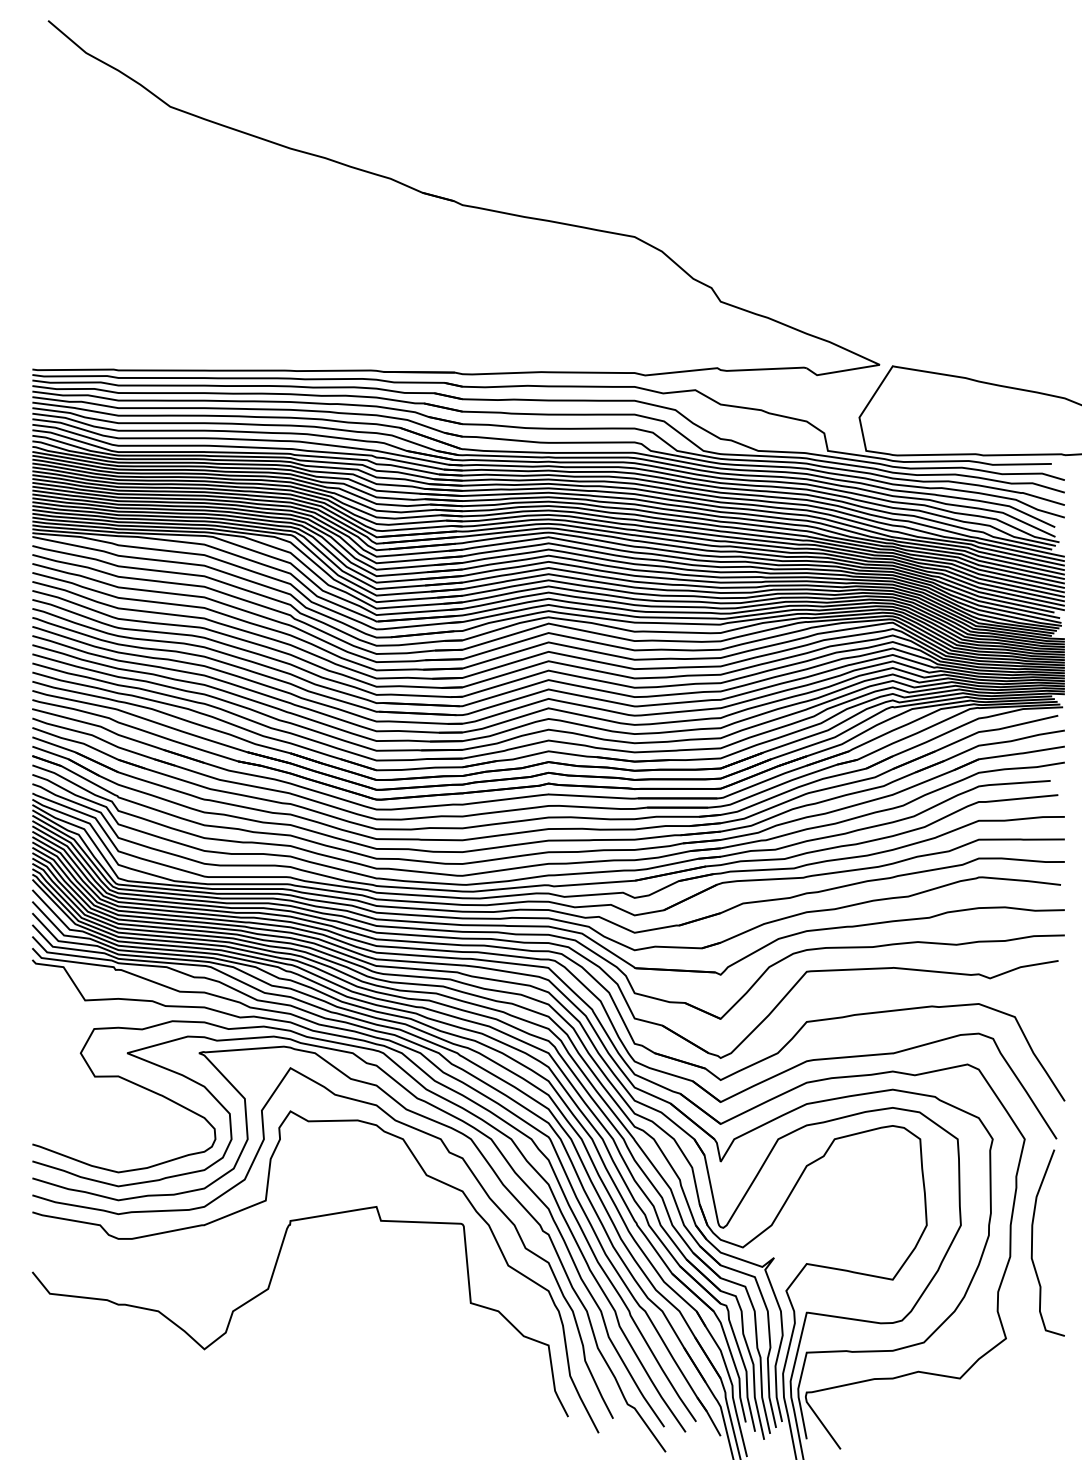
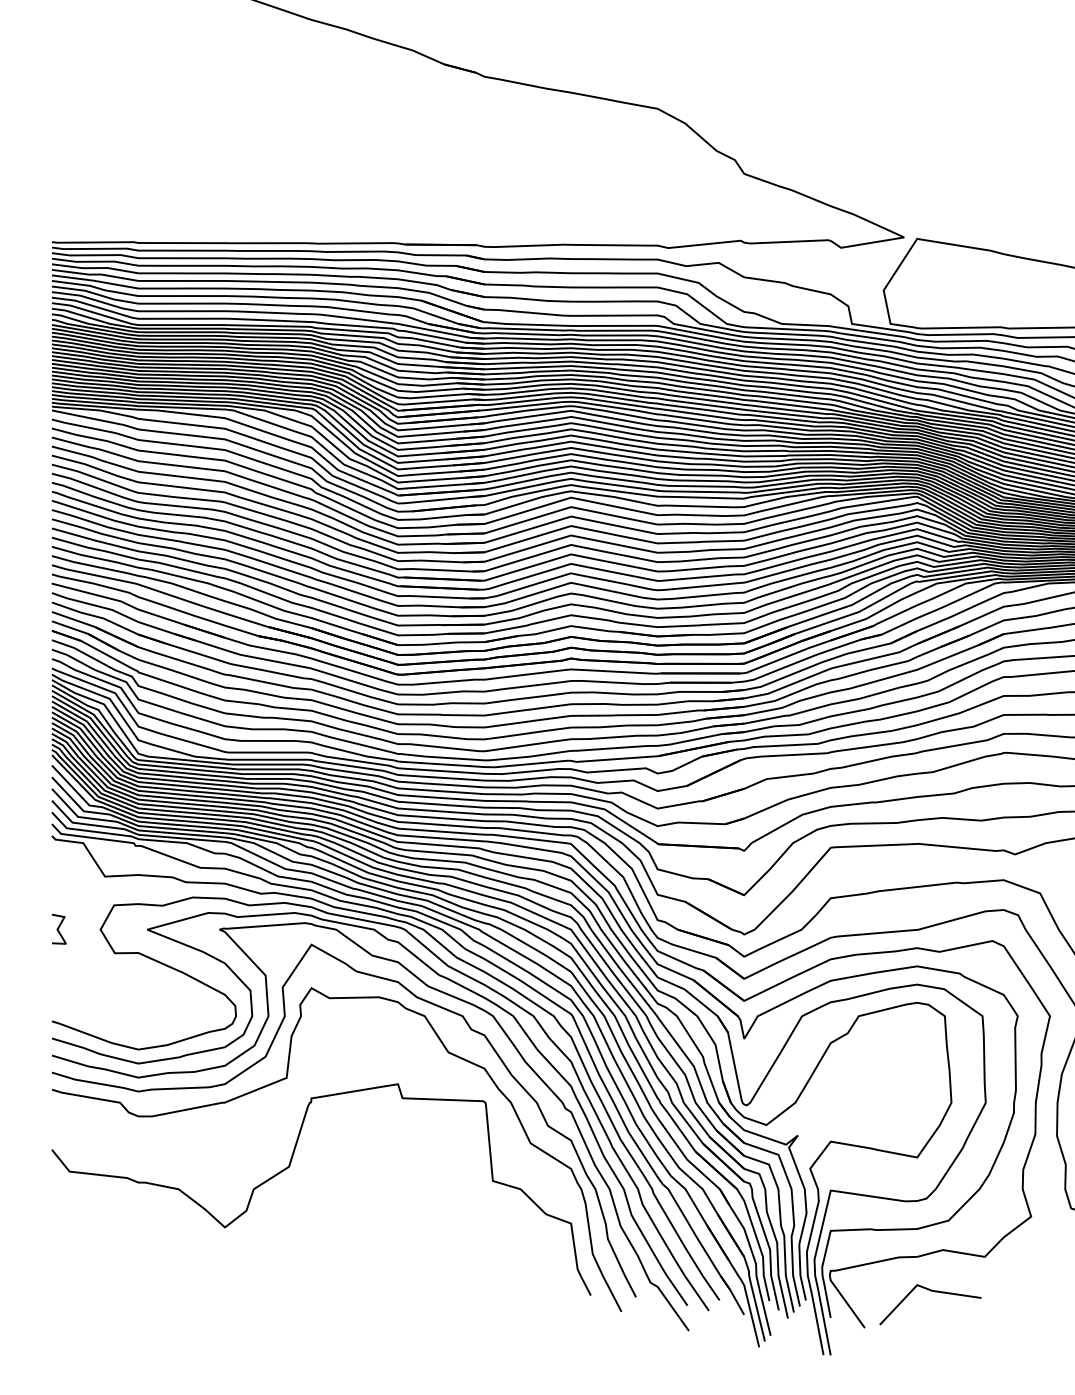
line: (39, 1052) -> (59, 928), added
line: (907, 1413) -> (932, 1292), added

